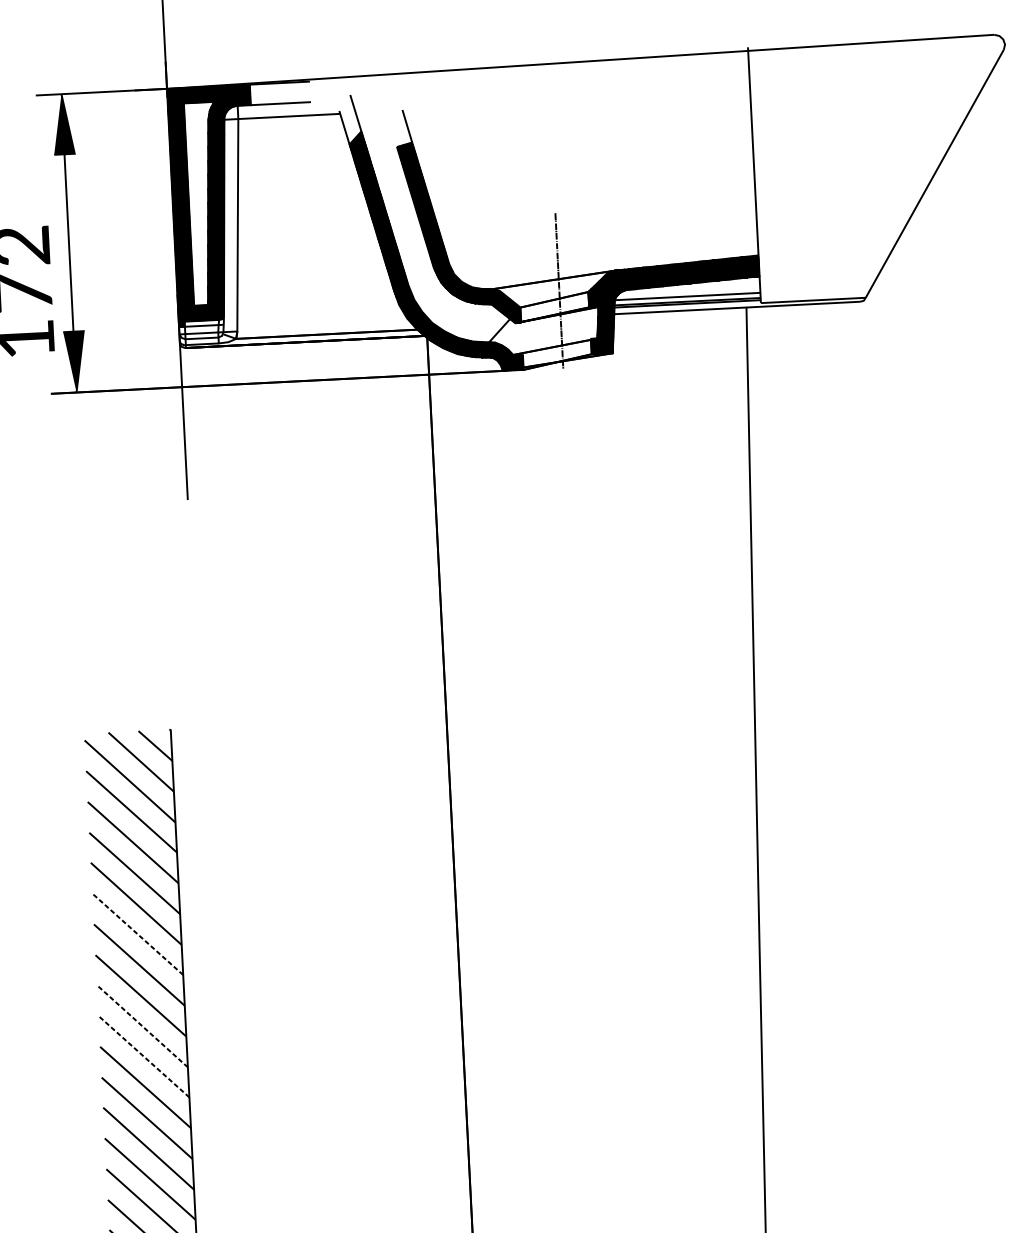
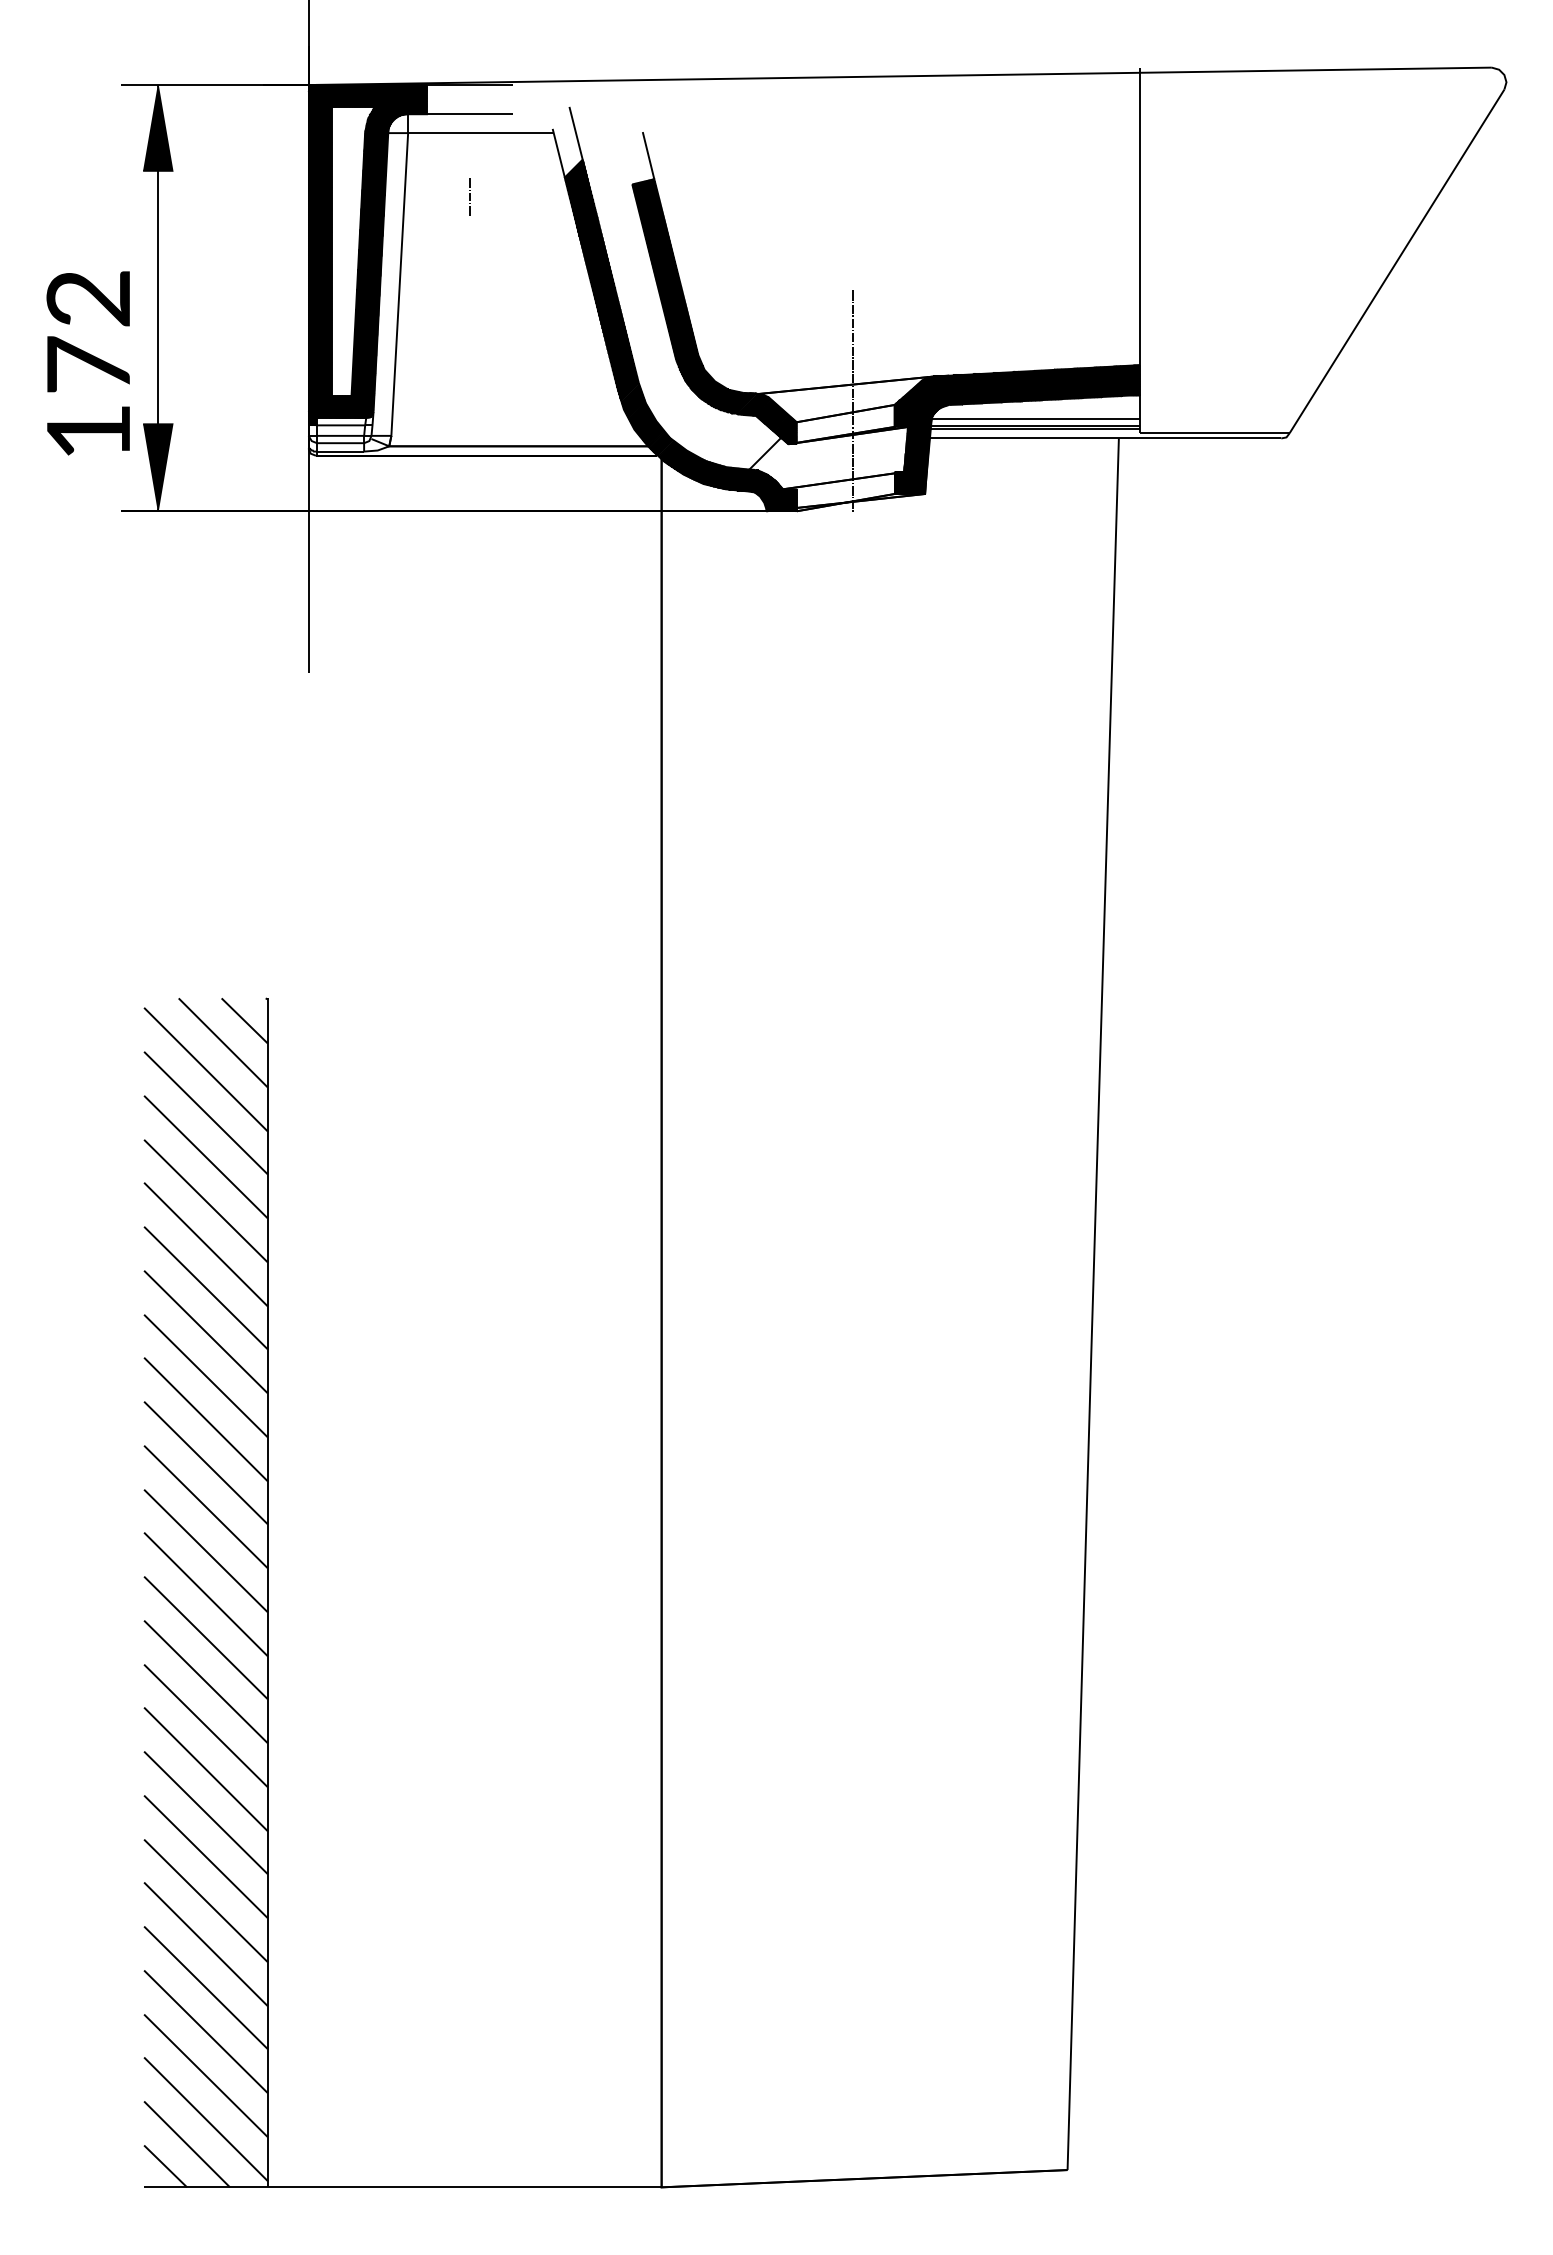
line: (283, 161) -> (469, 196), added
line: (137, 933) -> (205, 1287), dashed -> solid
line: (142, 1026) -> (205, 1419), dashed -> solid
line: (143, 1056) -> (205, 1462), dashed -> solid

